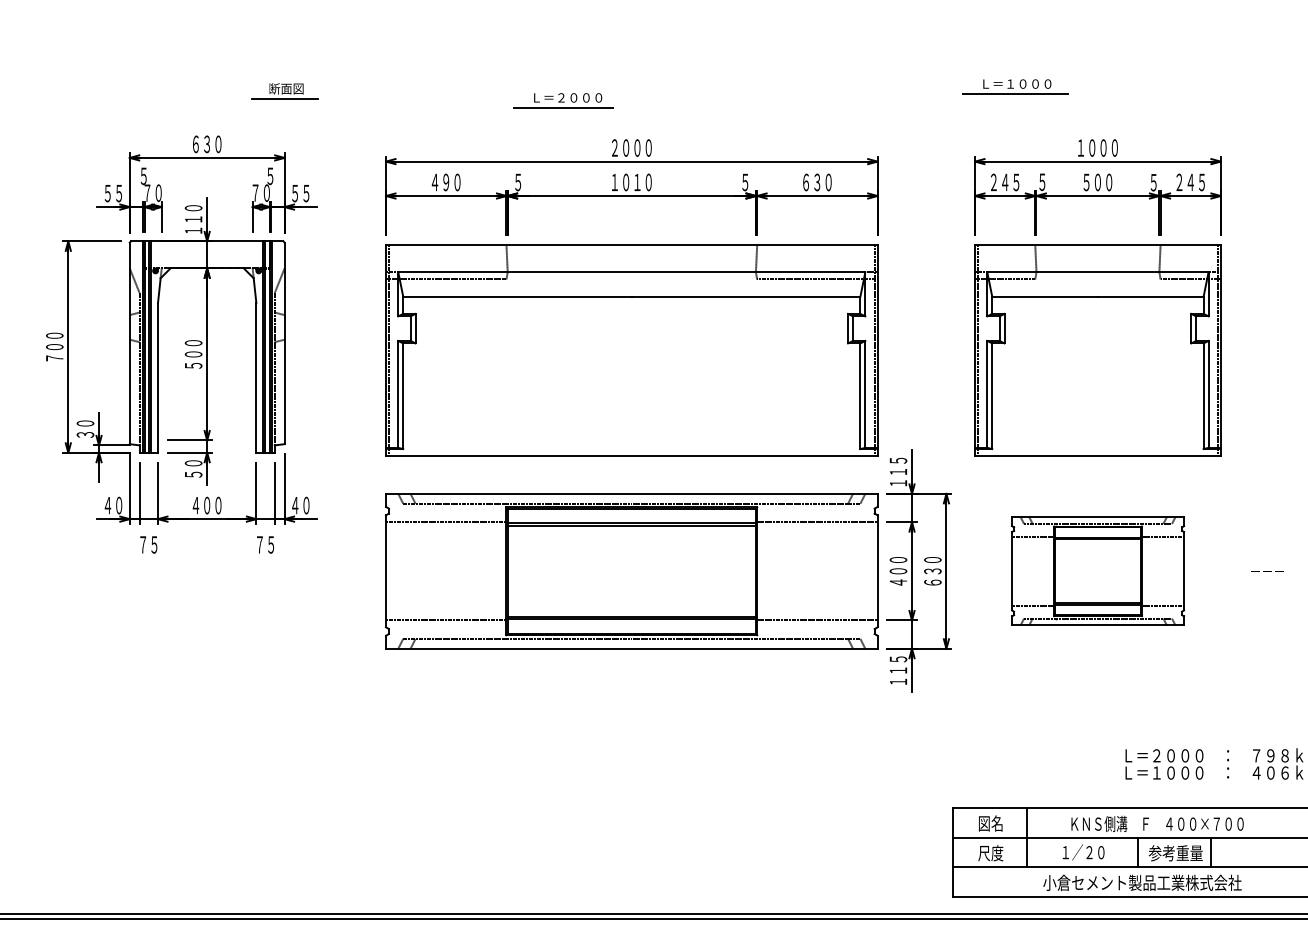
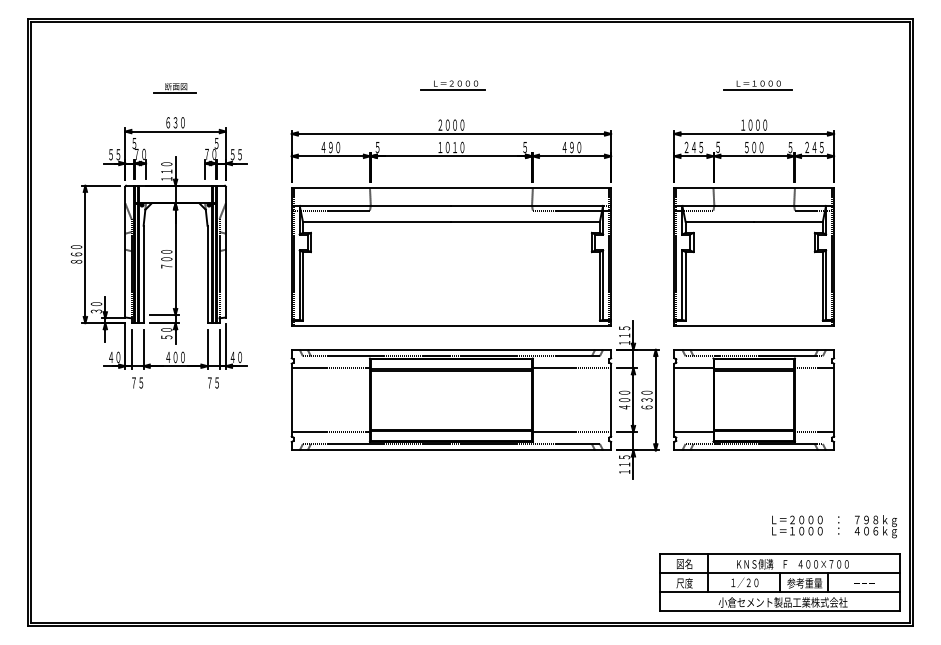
part: (1015, 86) -> (757, 85), moved
part: (284, 91) -> (174, 88), moved
part: (562, 100) -> (452, 85), moved
text: (810, 182) -> (567, 147), ６３０ -> ４９０
text: (54, 351) -> (76, 257), ７００ -> ８６０
text: (193, 365) -> (166, 266), ５００ -> ７００
part: (1098, 570) -> (754, 399), size x1.43
text: (1267, 571) -> (864, 583), moved

